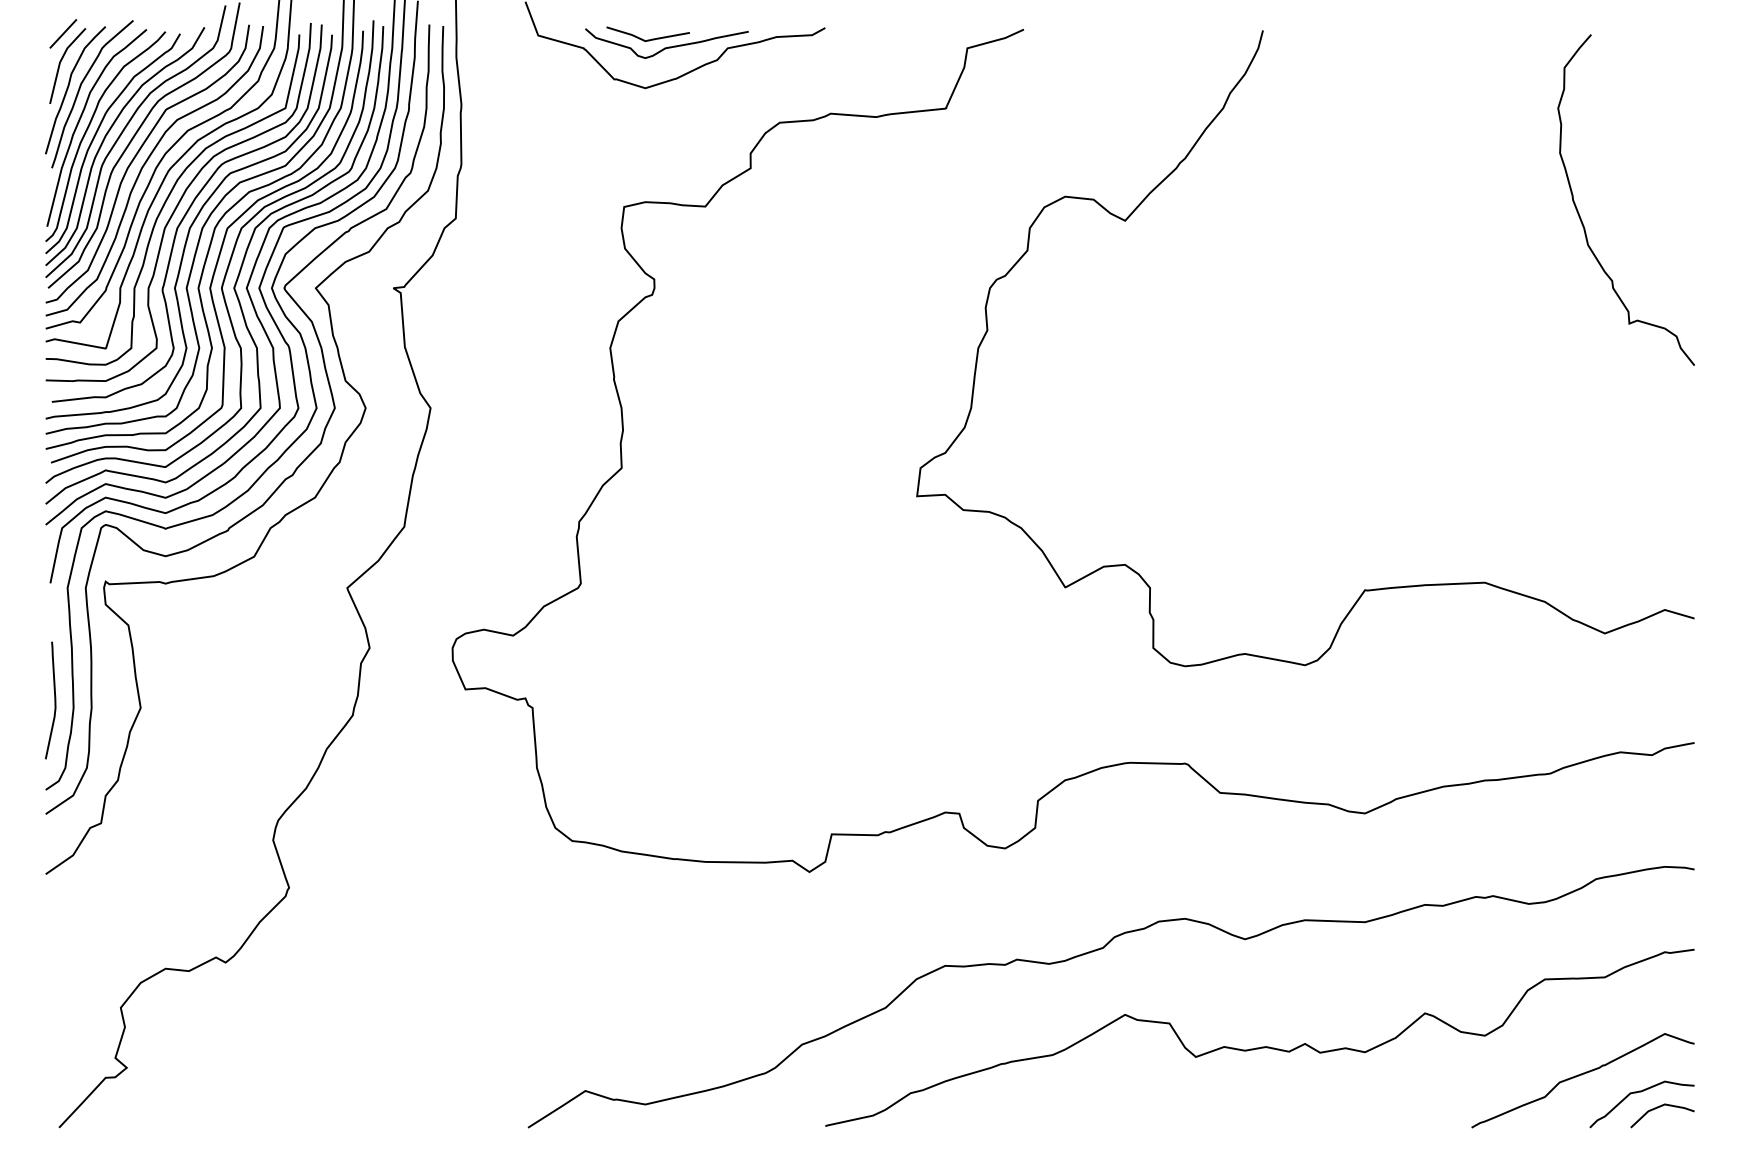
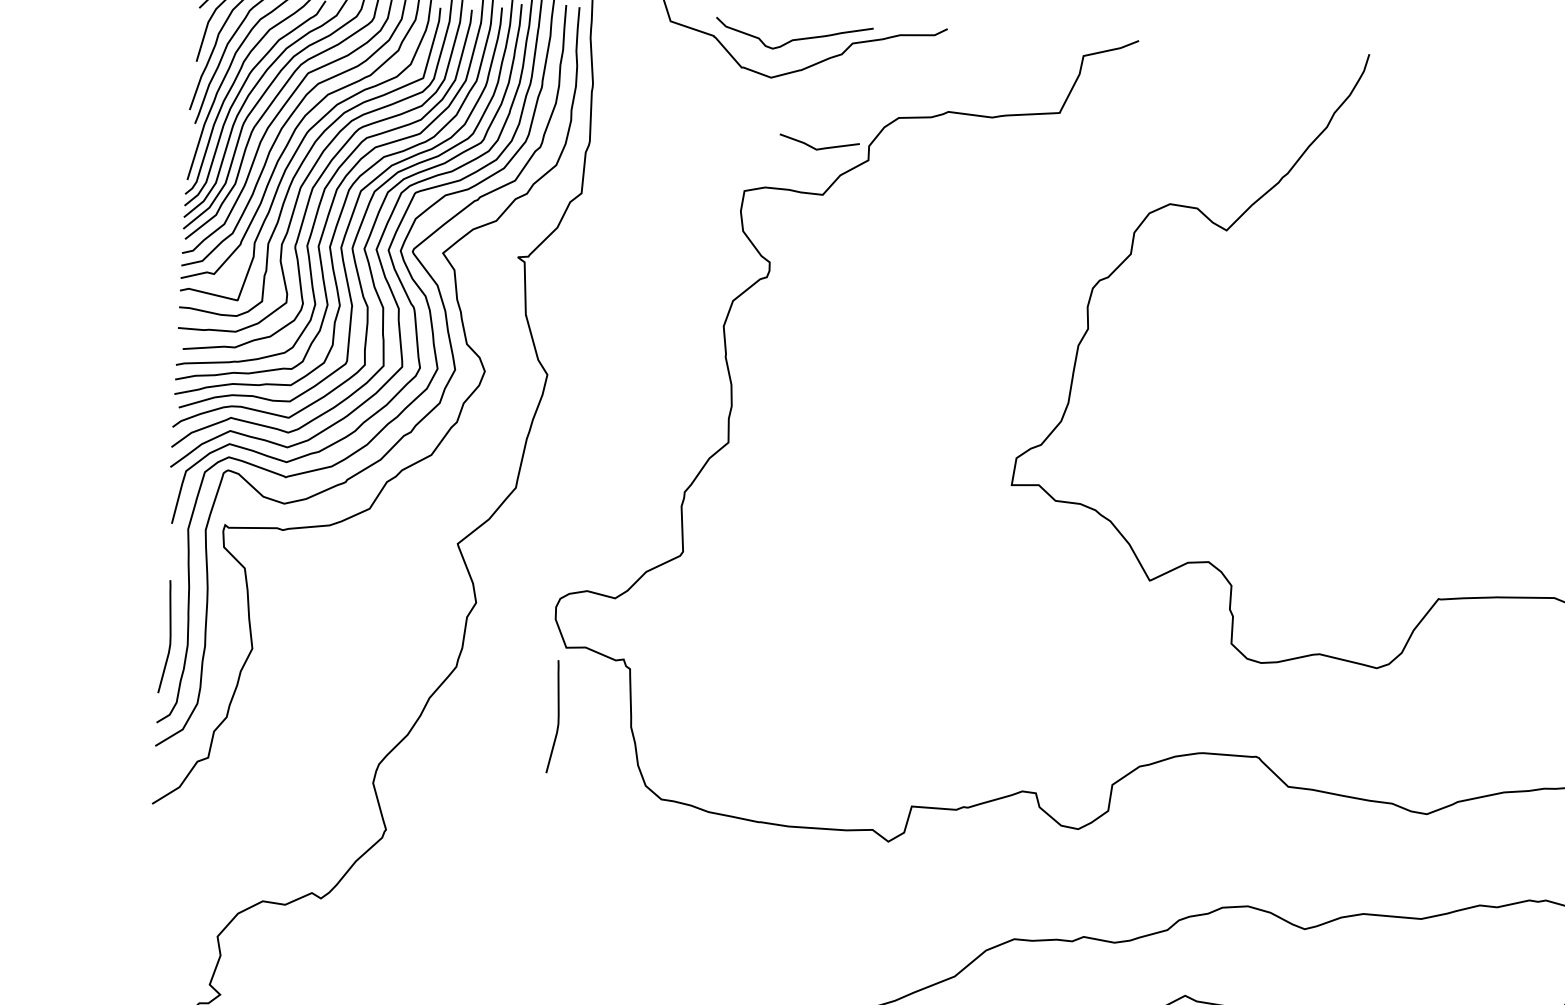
line: (647, 39) -> (818, 148), moved
curve: (460, 761) -> (557, 716), added

